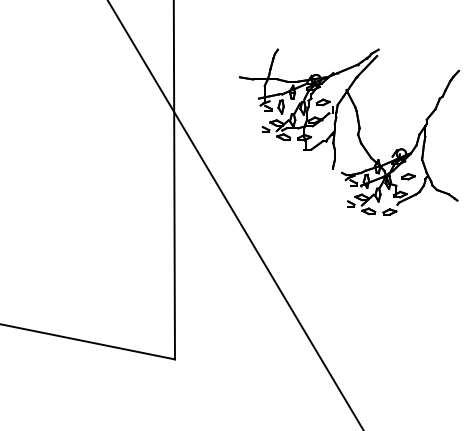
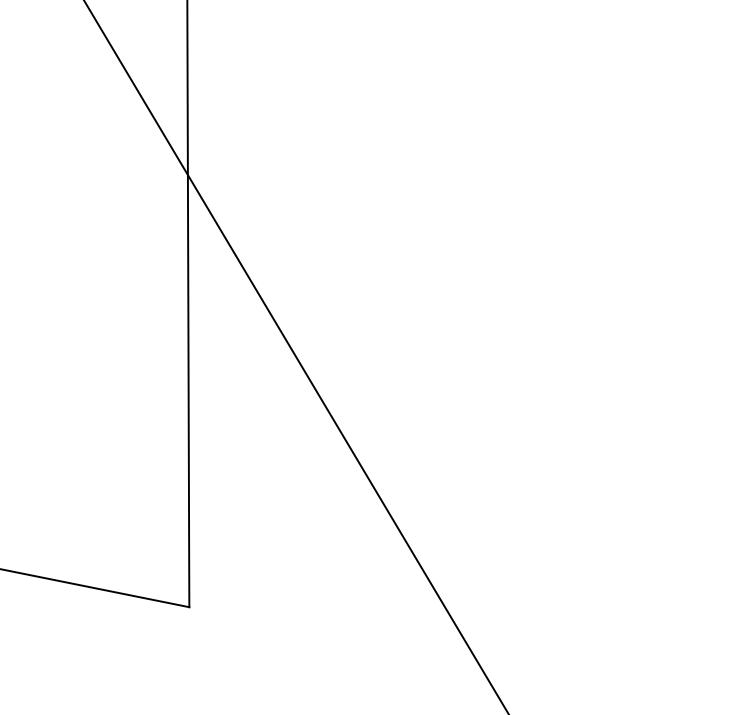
part: (357, 131) -> (508, 209), removed

